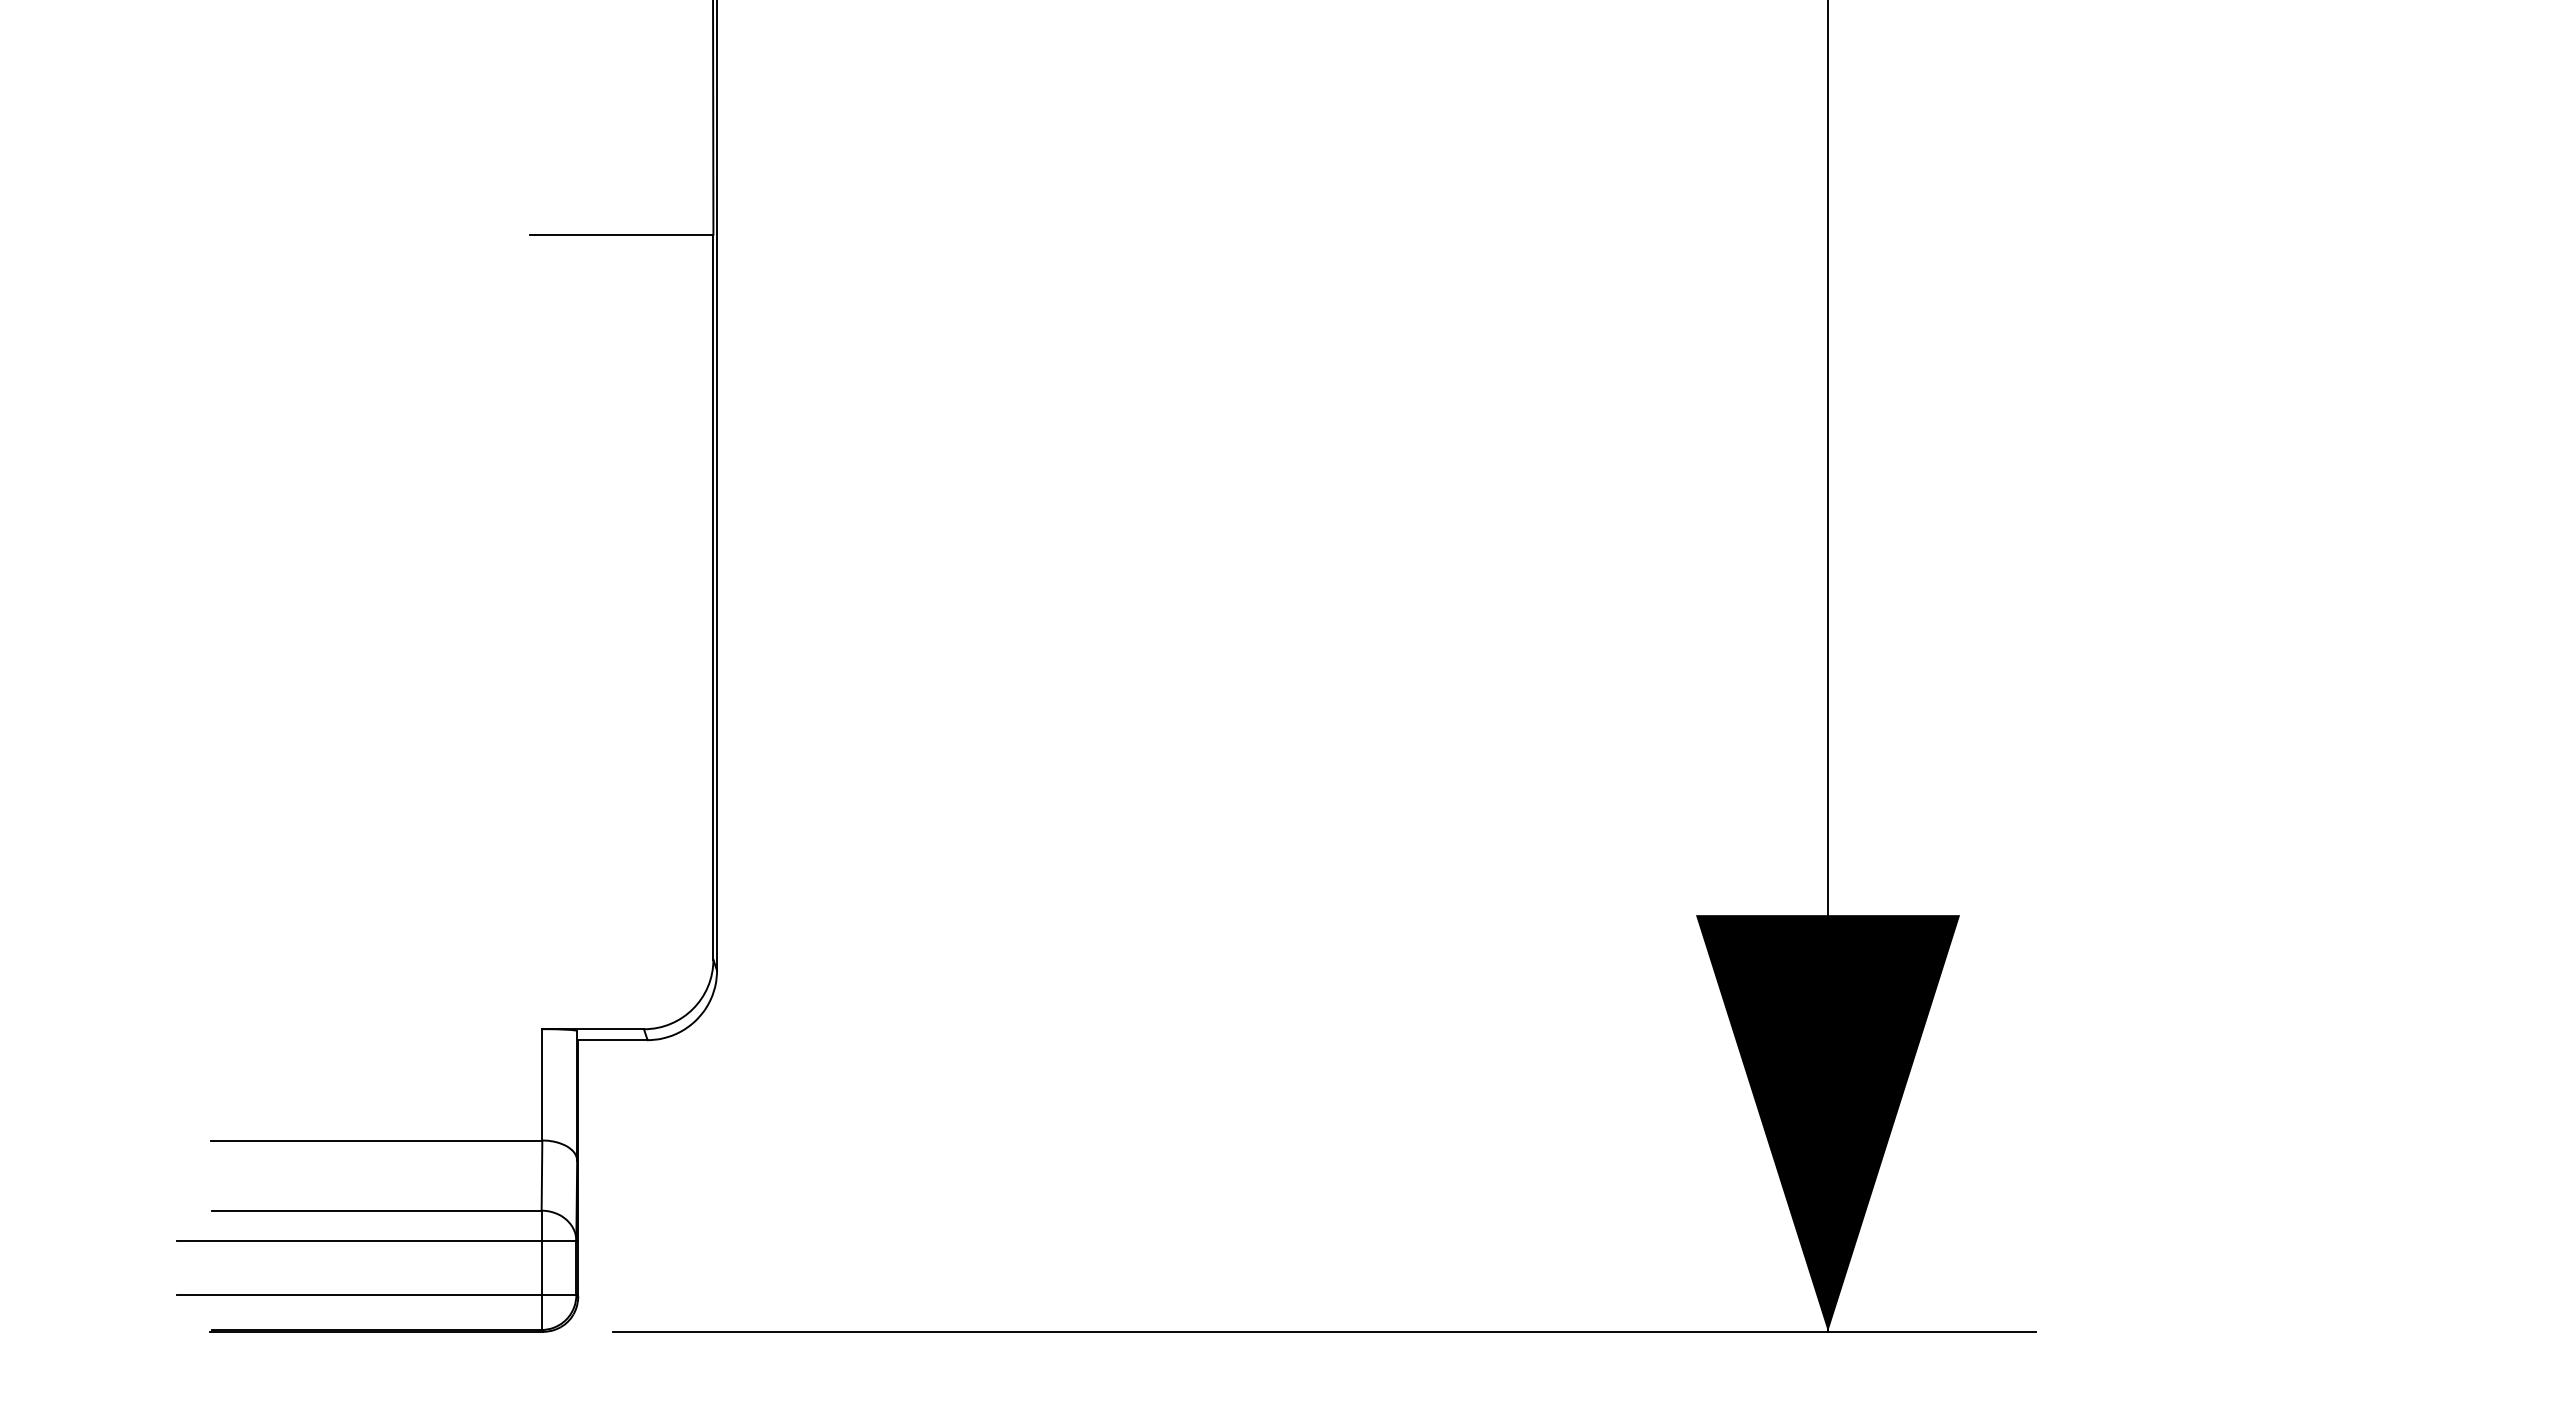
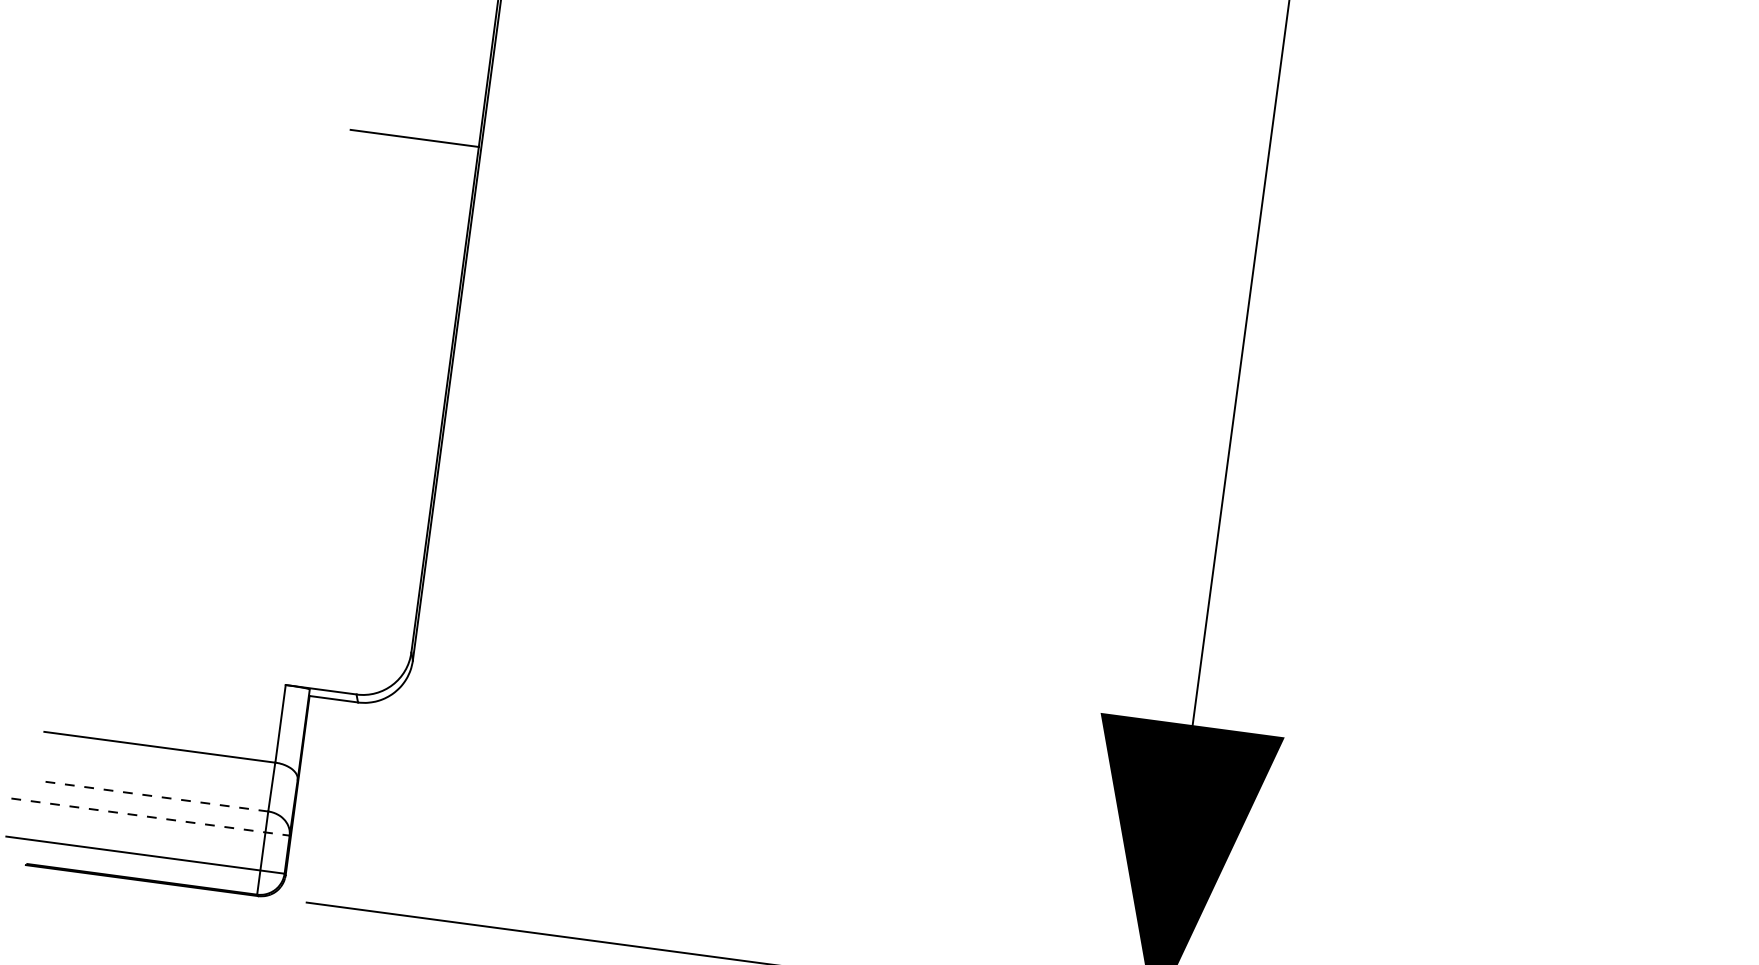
line: (376, 1210) -> (153, 796), solid -> dashed
line: (376, 1240) -> (150, 816), solid -> dashed

